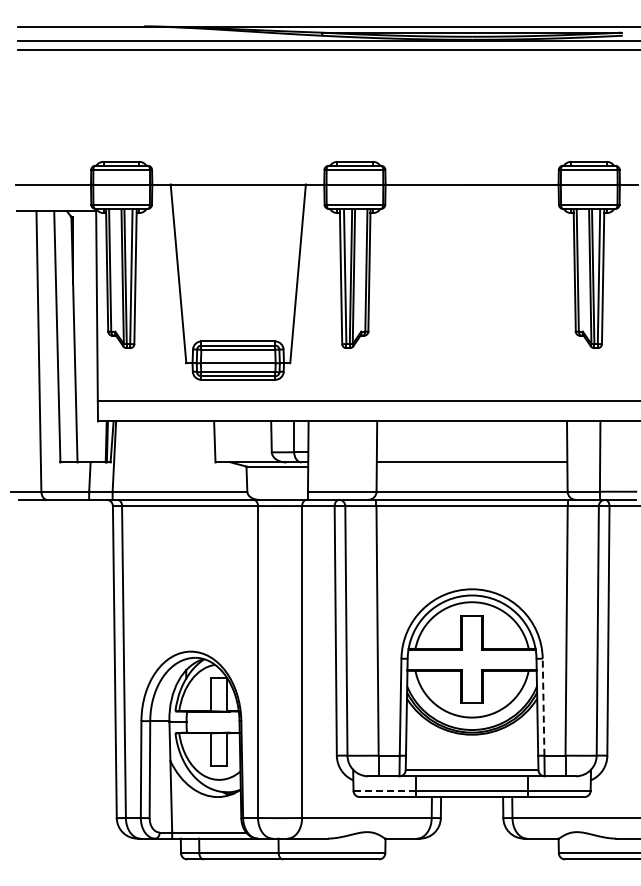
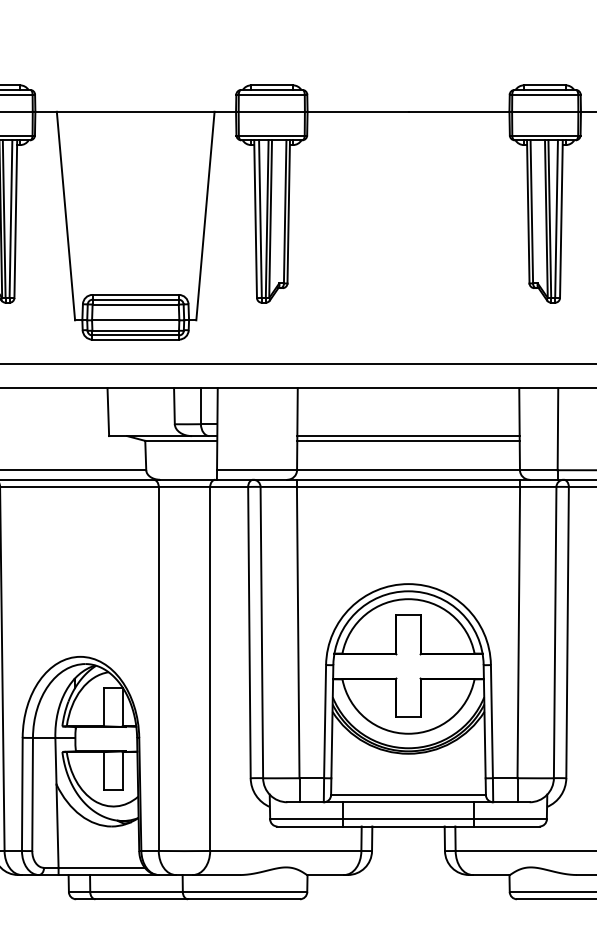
line: (471, 466) -> (407, 440), added
line: (543, 706) -> (491, 720), dashed -> solid
line: (385, 790) -> (307, 818), dashed -> solid

